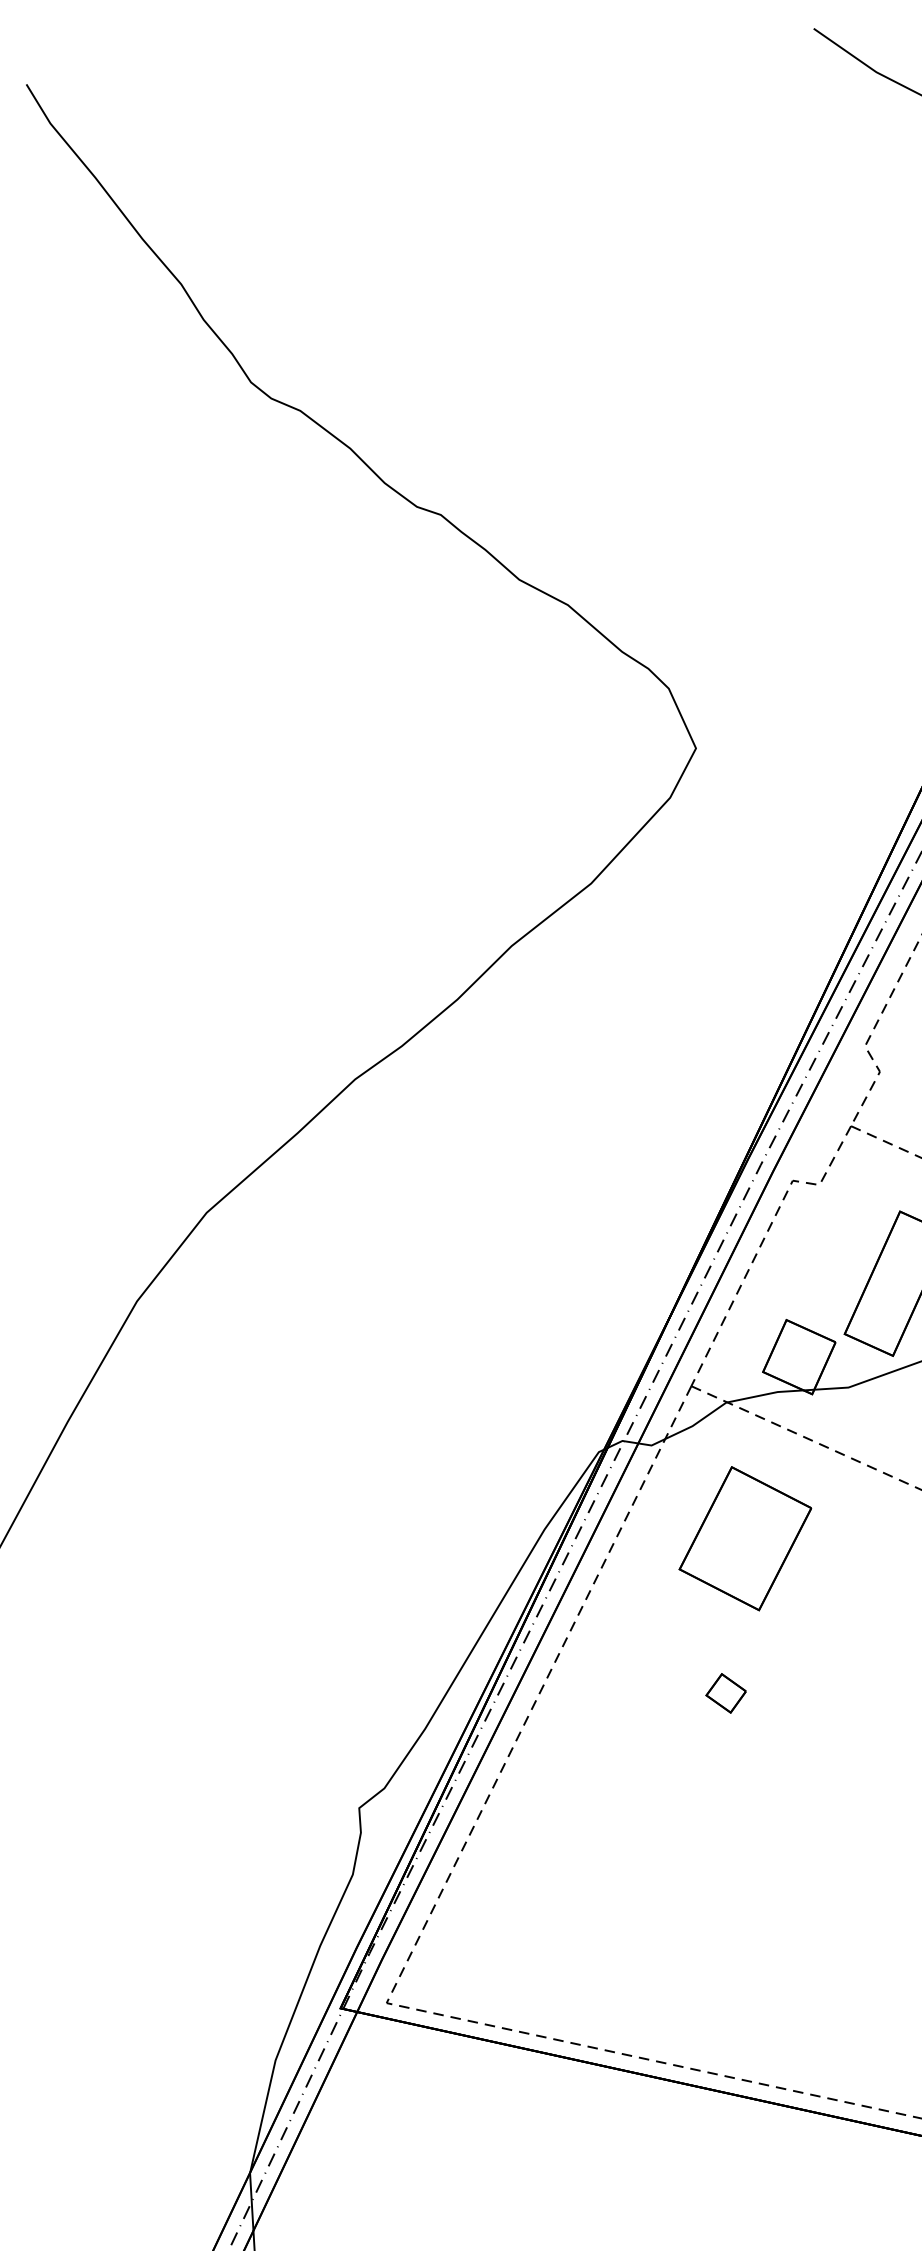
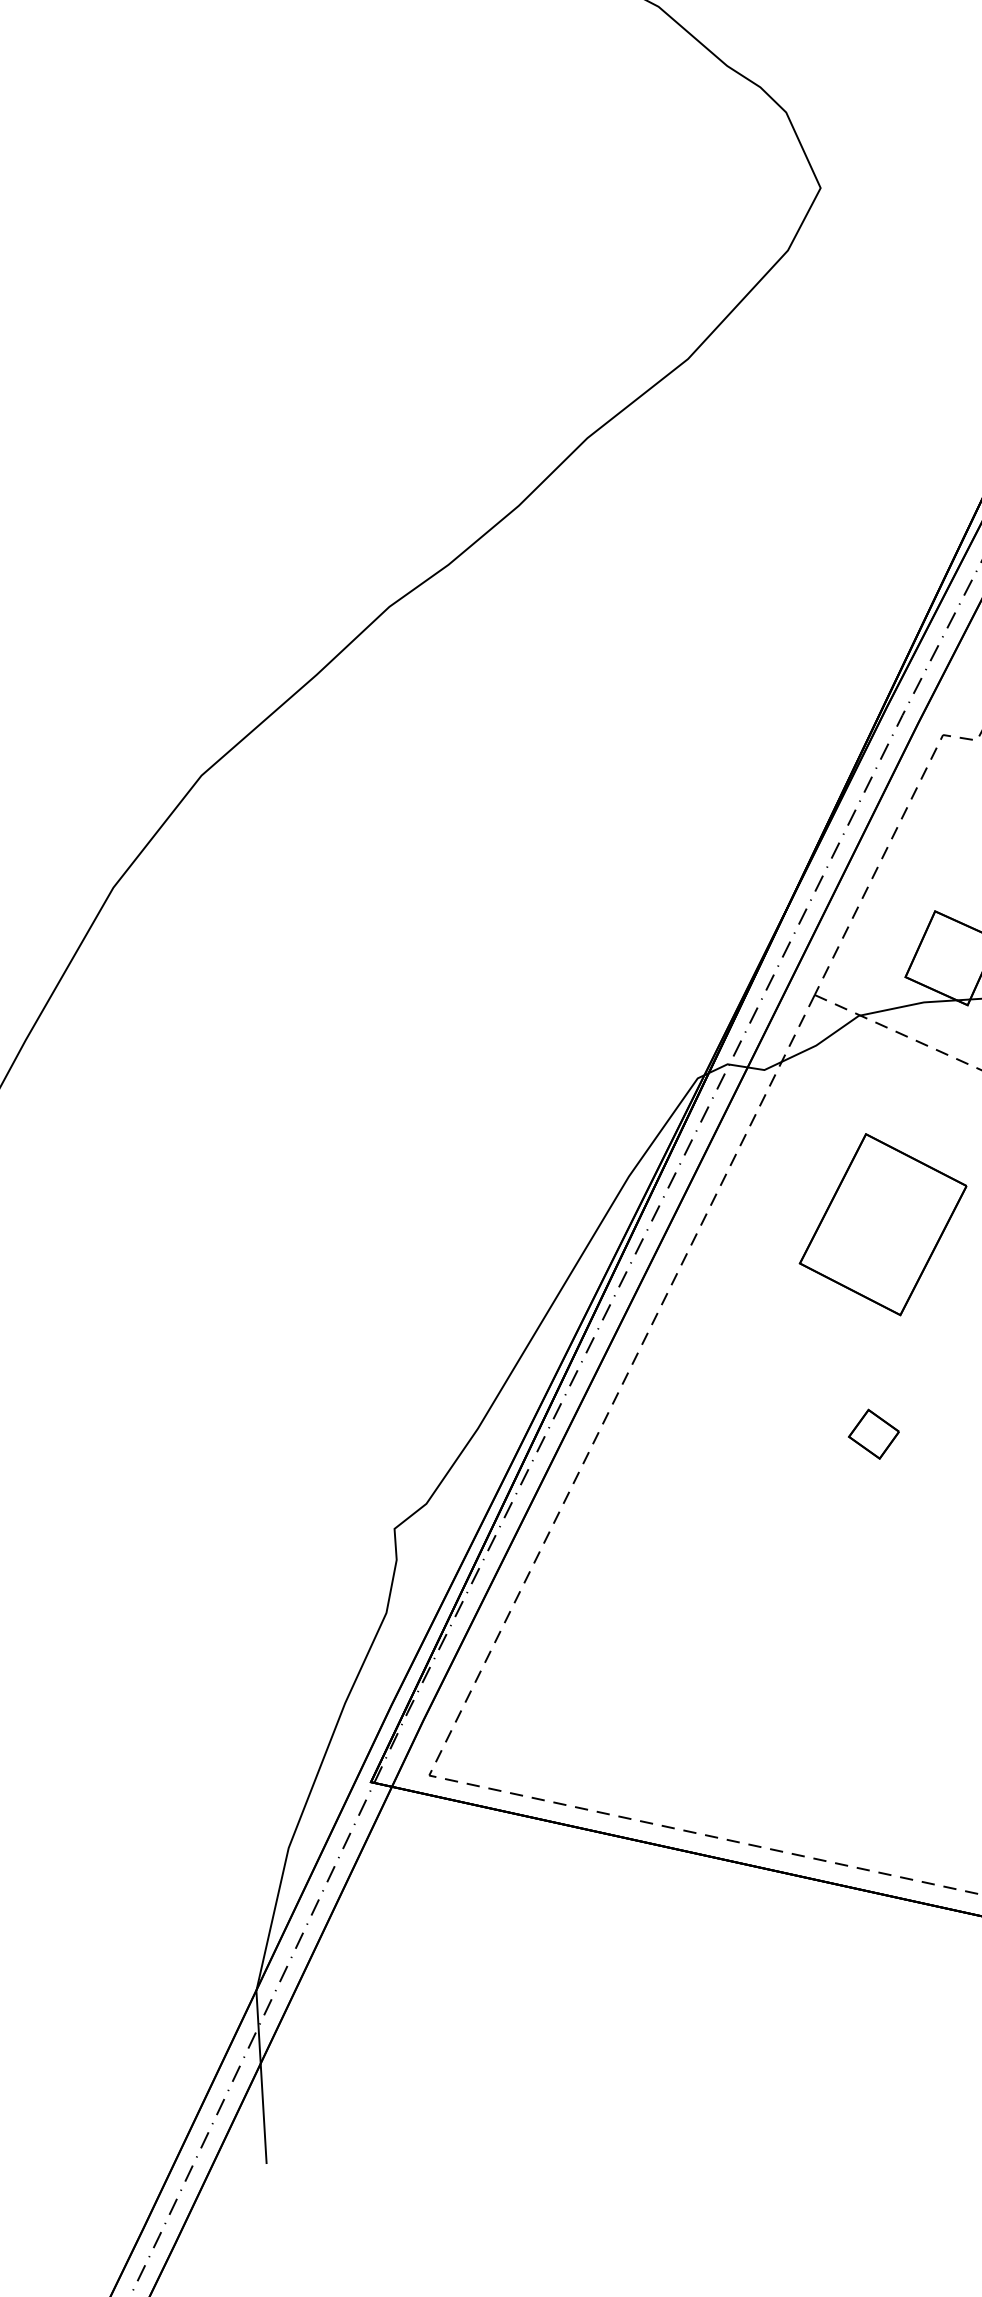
part: (745, 1538) -> (883, 1224), moved
part: (725, 1693) -> (873, 1434), moved

